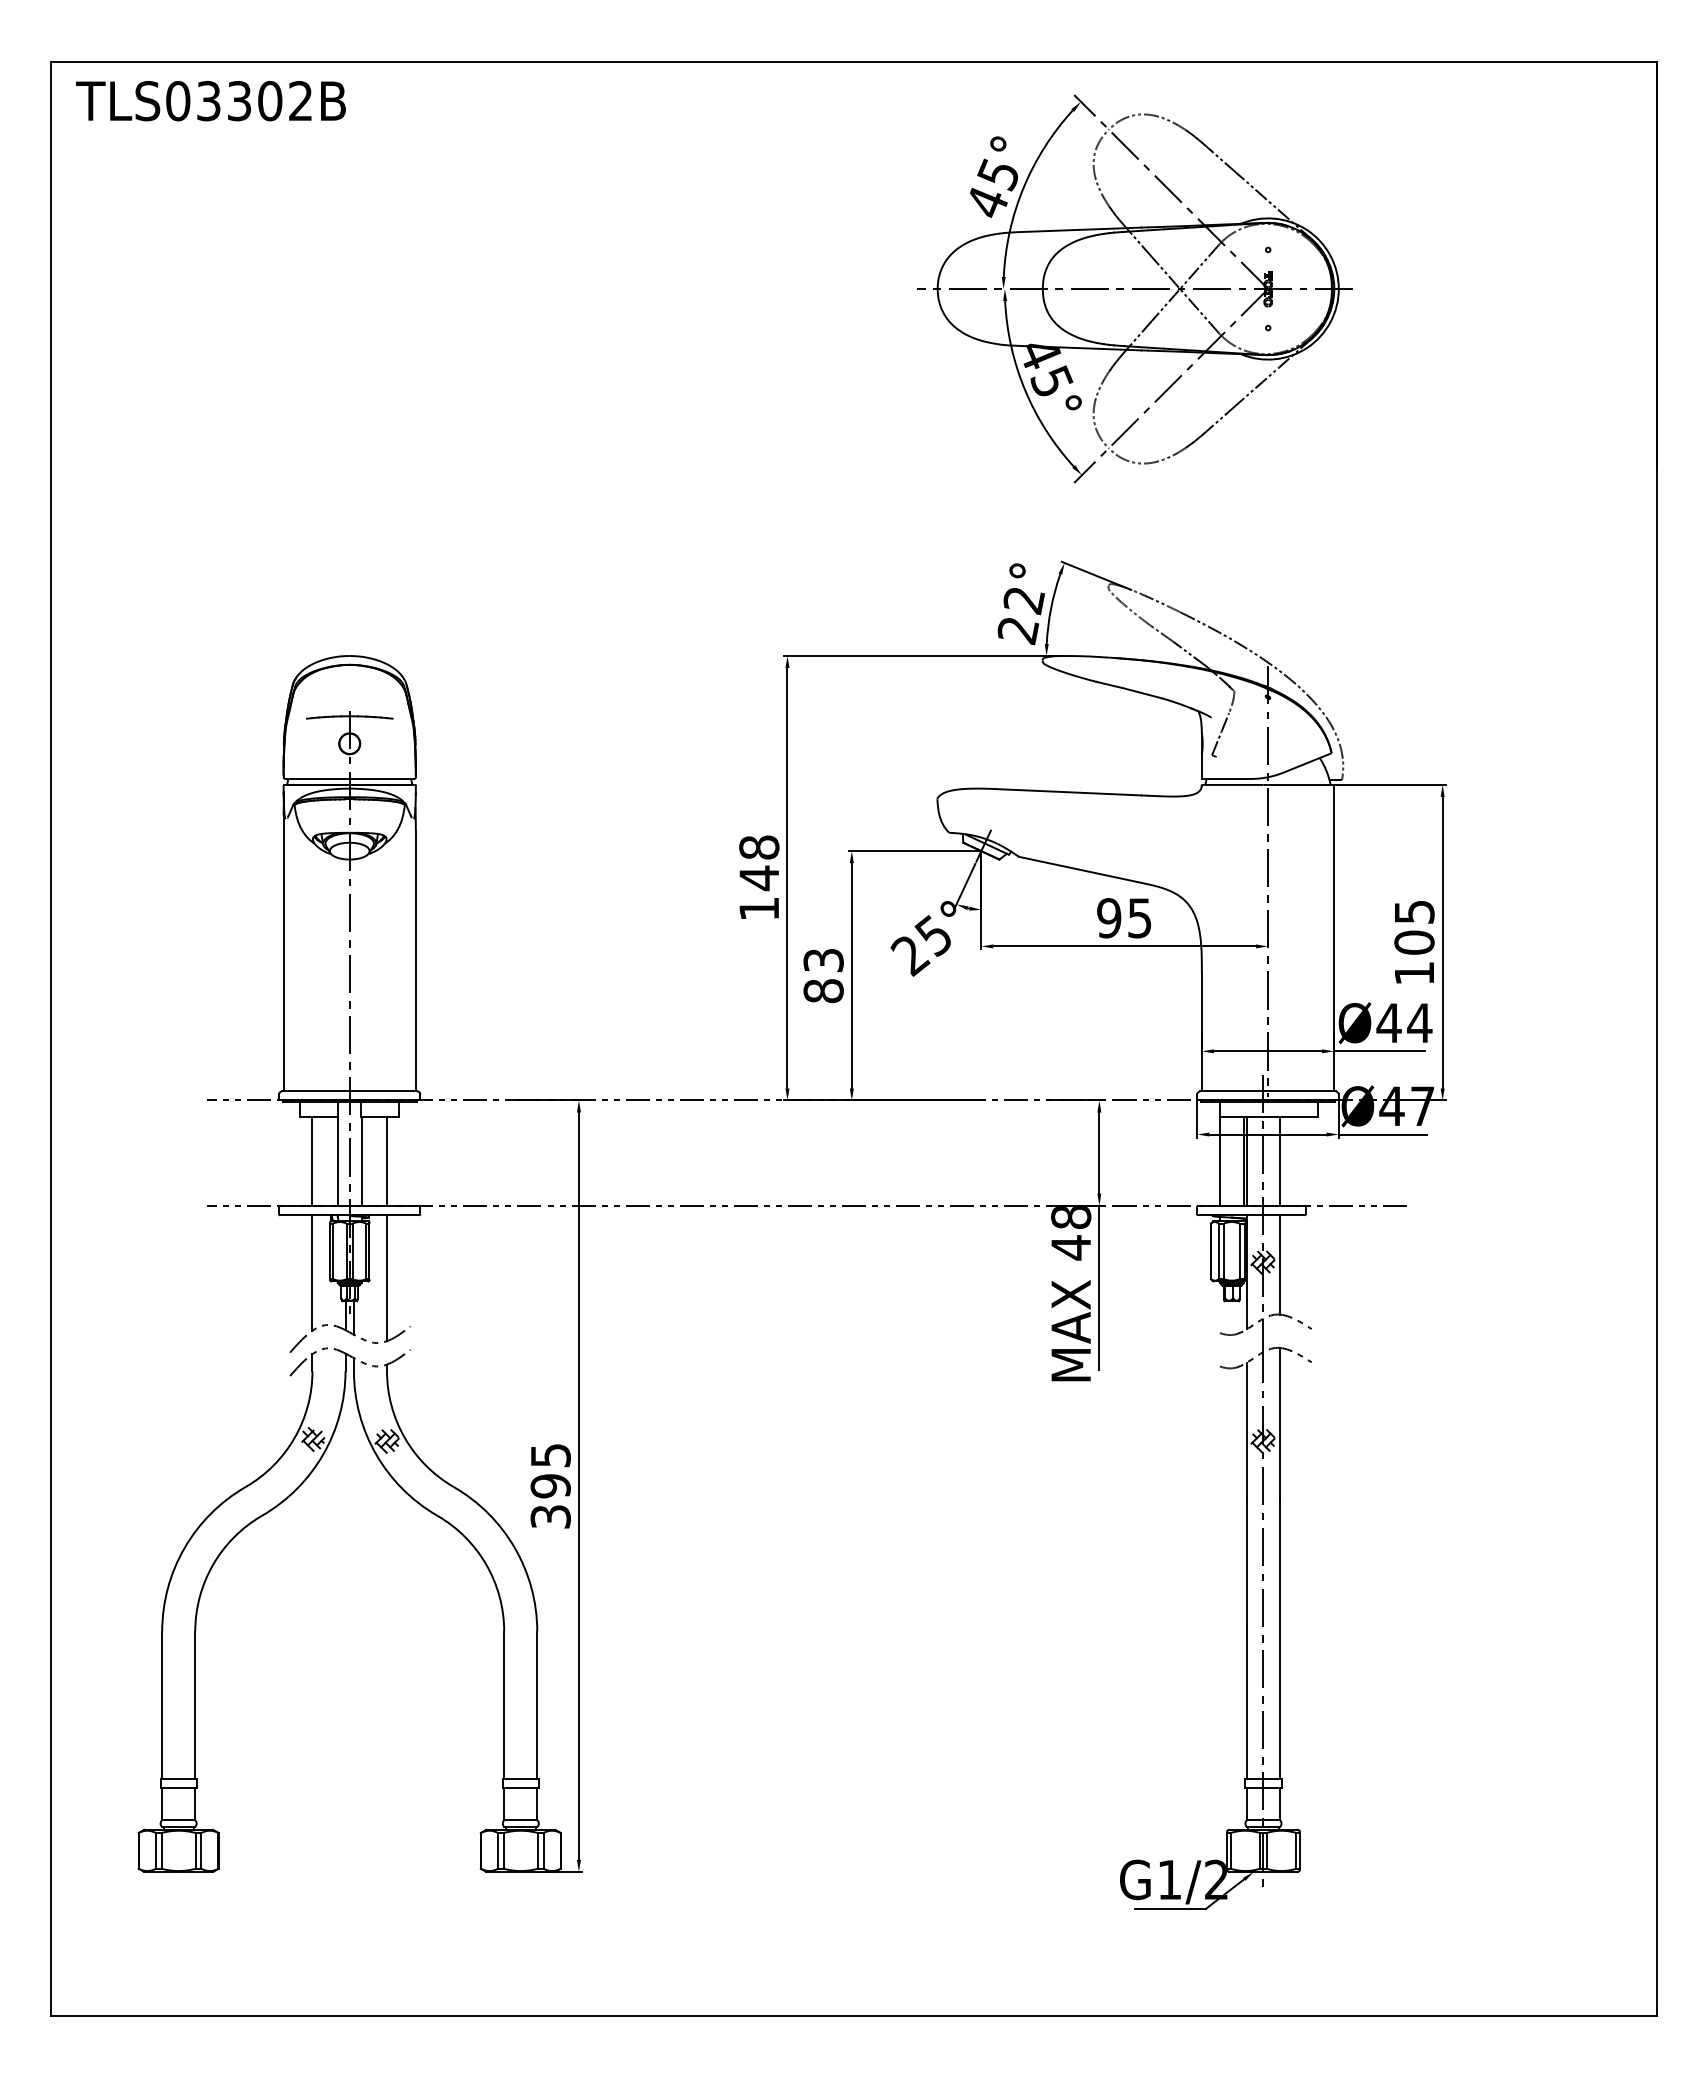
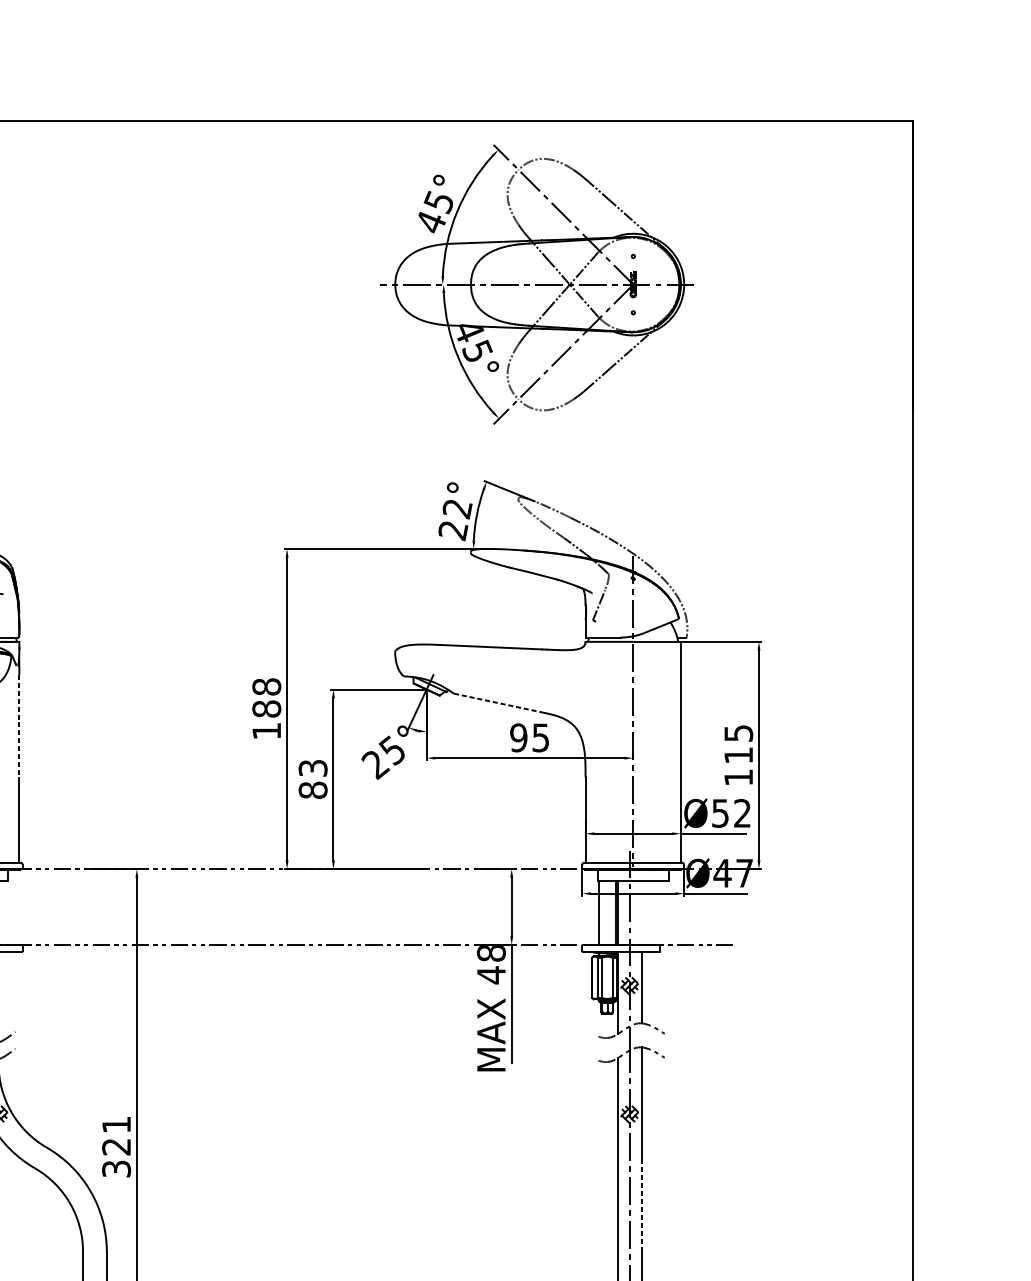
line: (1080, 869) -> (498, 702), solid -> dashed
text: (759, 878) -> (266, 709), 148 -> 188
line: (415, 902) -> (19, 726), solid -> dashed
text: (1414, 942) -> (738, 755), 105 -> 115
text: (1404, 1023) -> (731, 813), Ø44 -> Ø52
line: (1280, 1161) -> (642, 913), removed
text: (550, 1471) -> (116, 1136), 395 -> 321
line: (1280, 1565) -> (642, 1204), solid -> dashed

